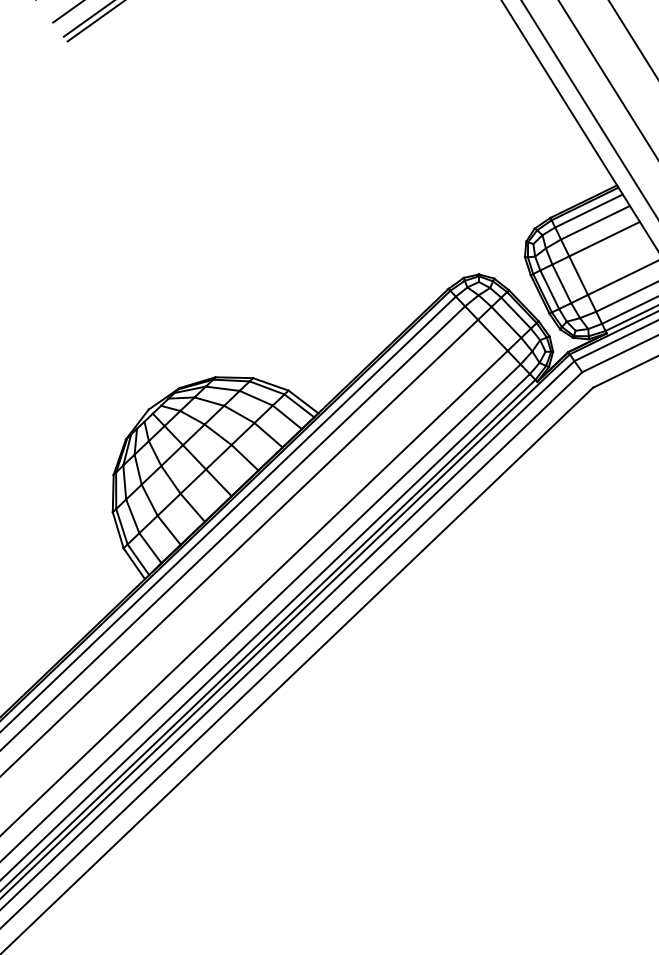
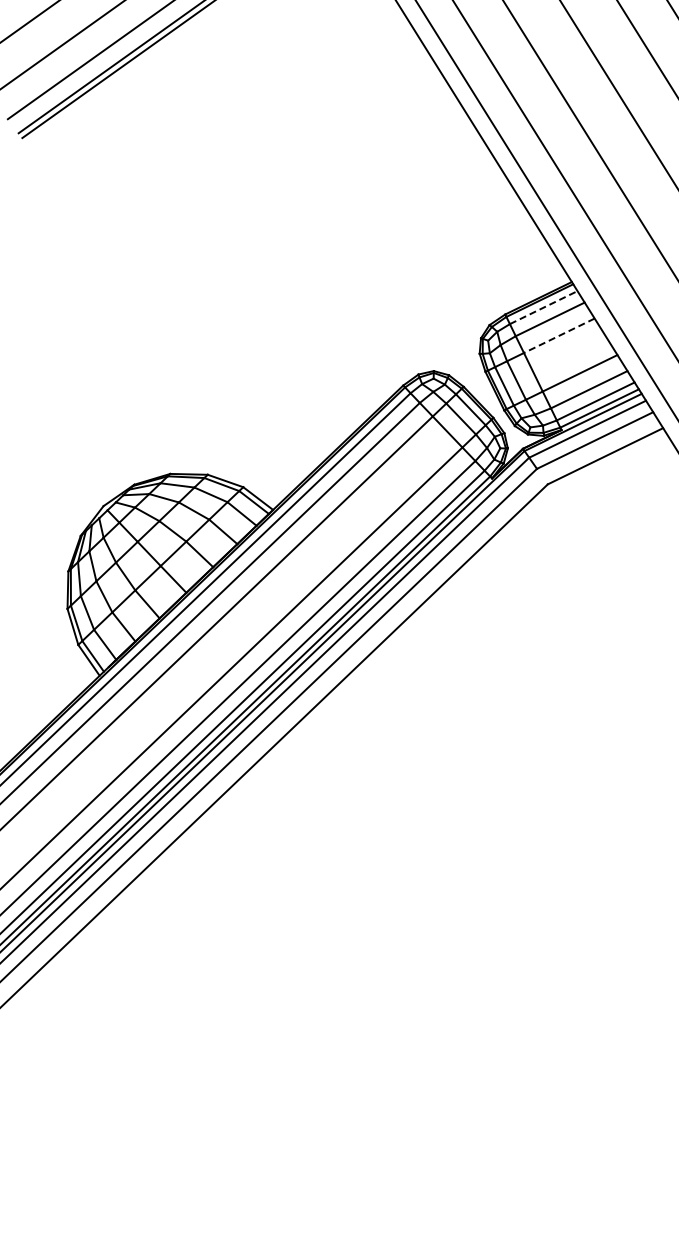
line: (588, 210) -> (543, 307), solid -> dashed
line: (603, 239) -> (558, 336), solid -> dashed

